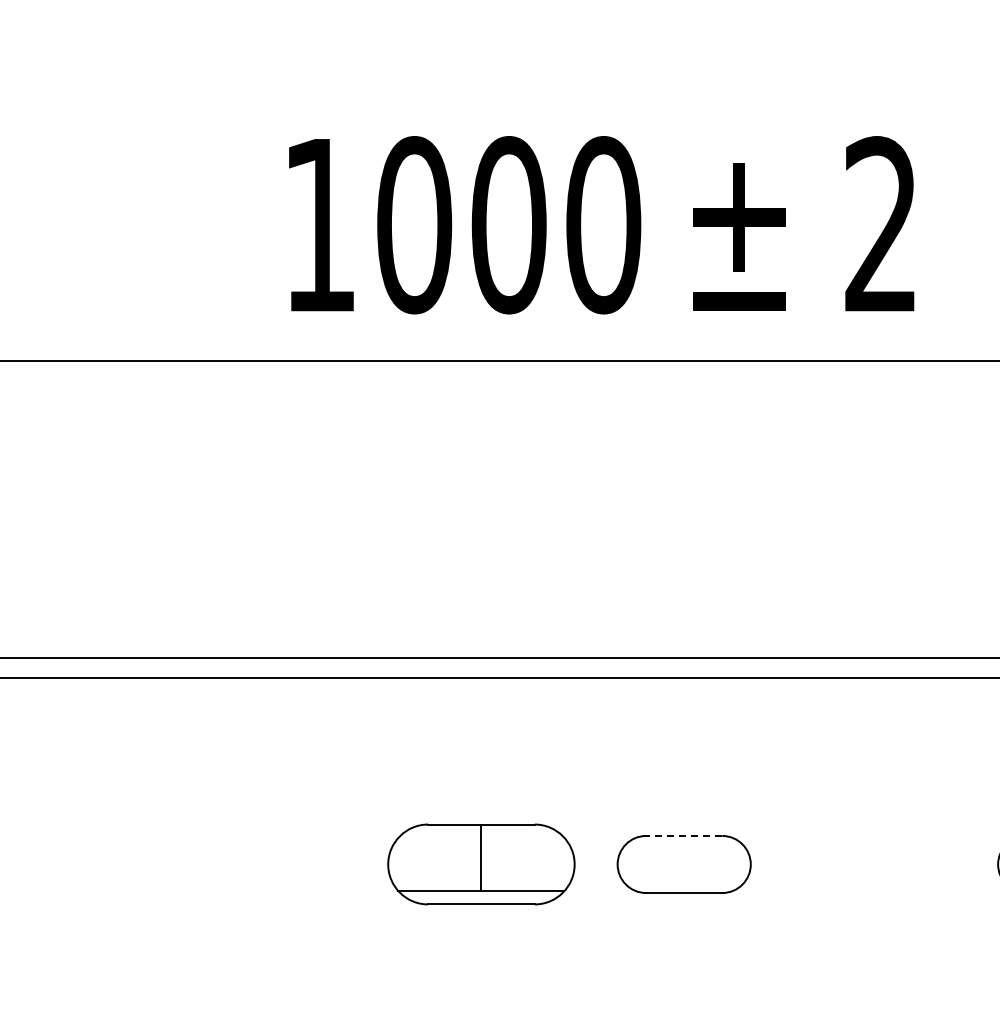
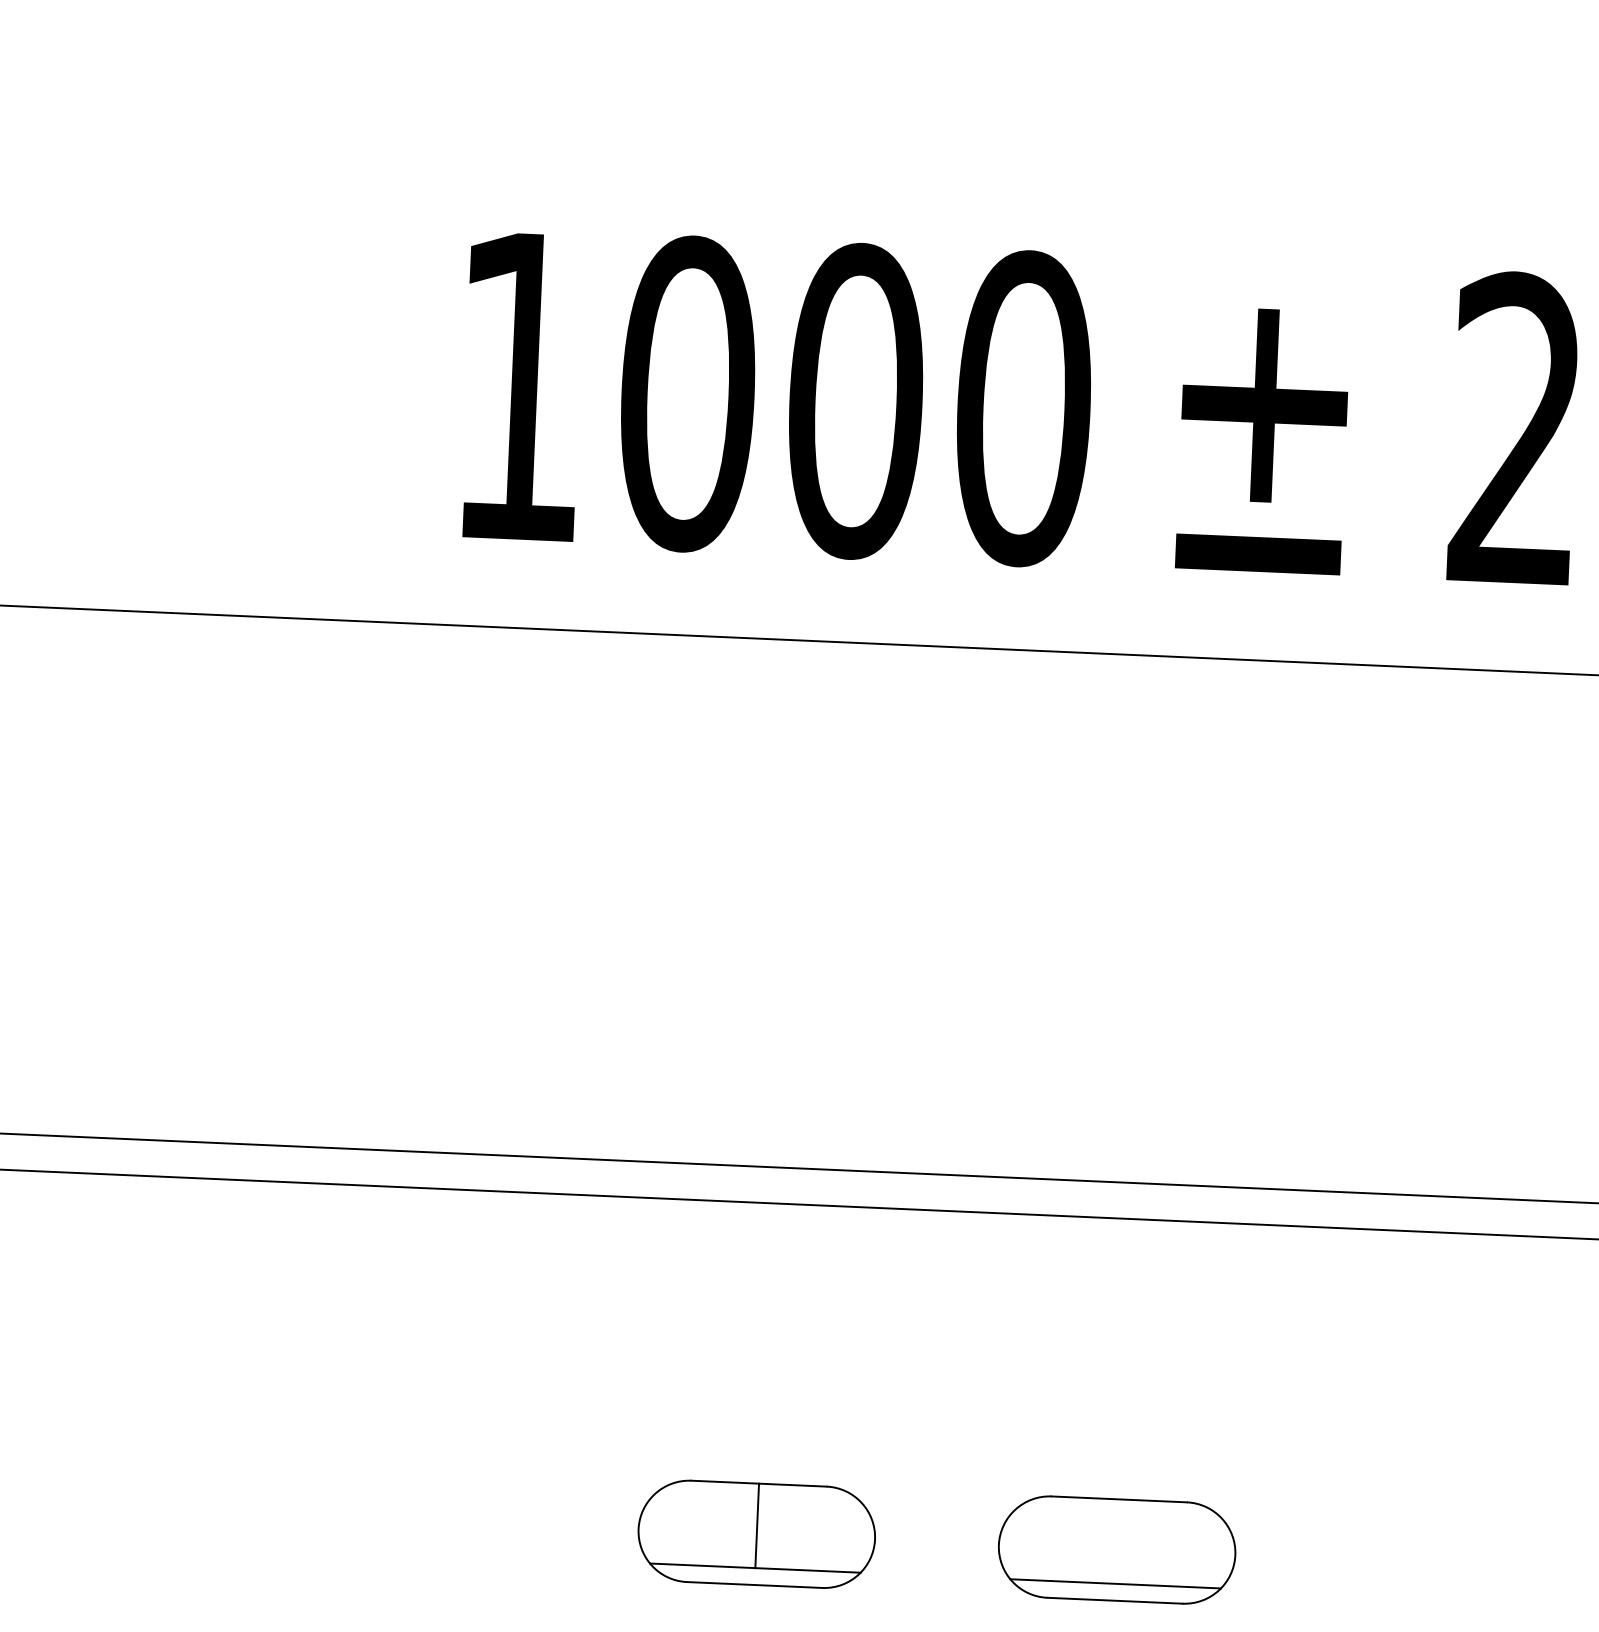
line: (683, 835) -> (1118, 1498), dashed -> solid
part: (480, 864) -> (755, 1534), size x0.71
line: (683, 883) -> (1114, 1583), added

